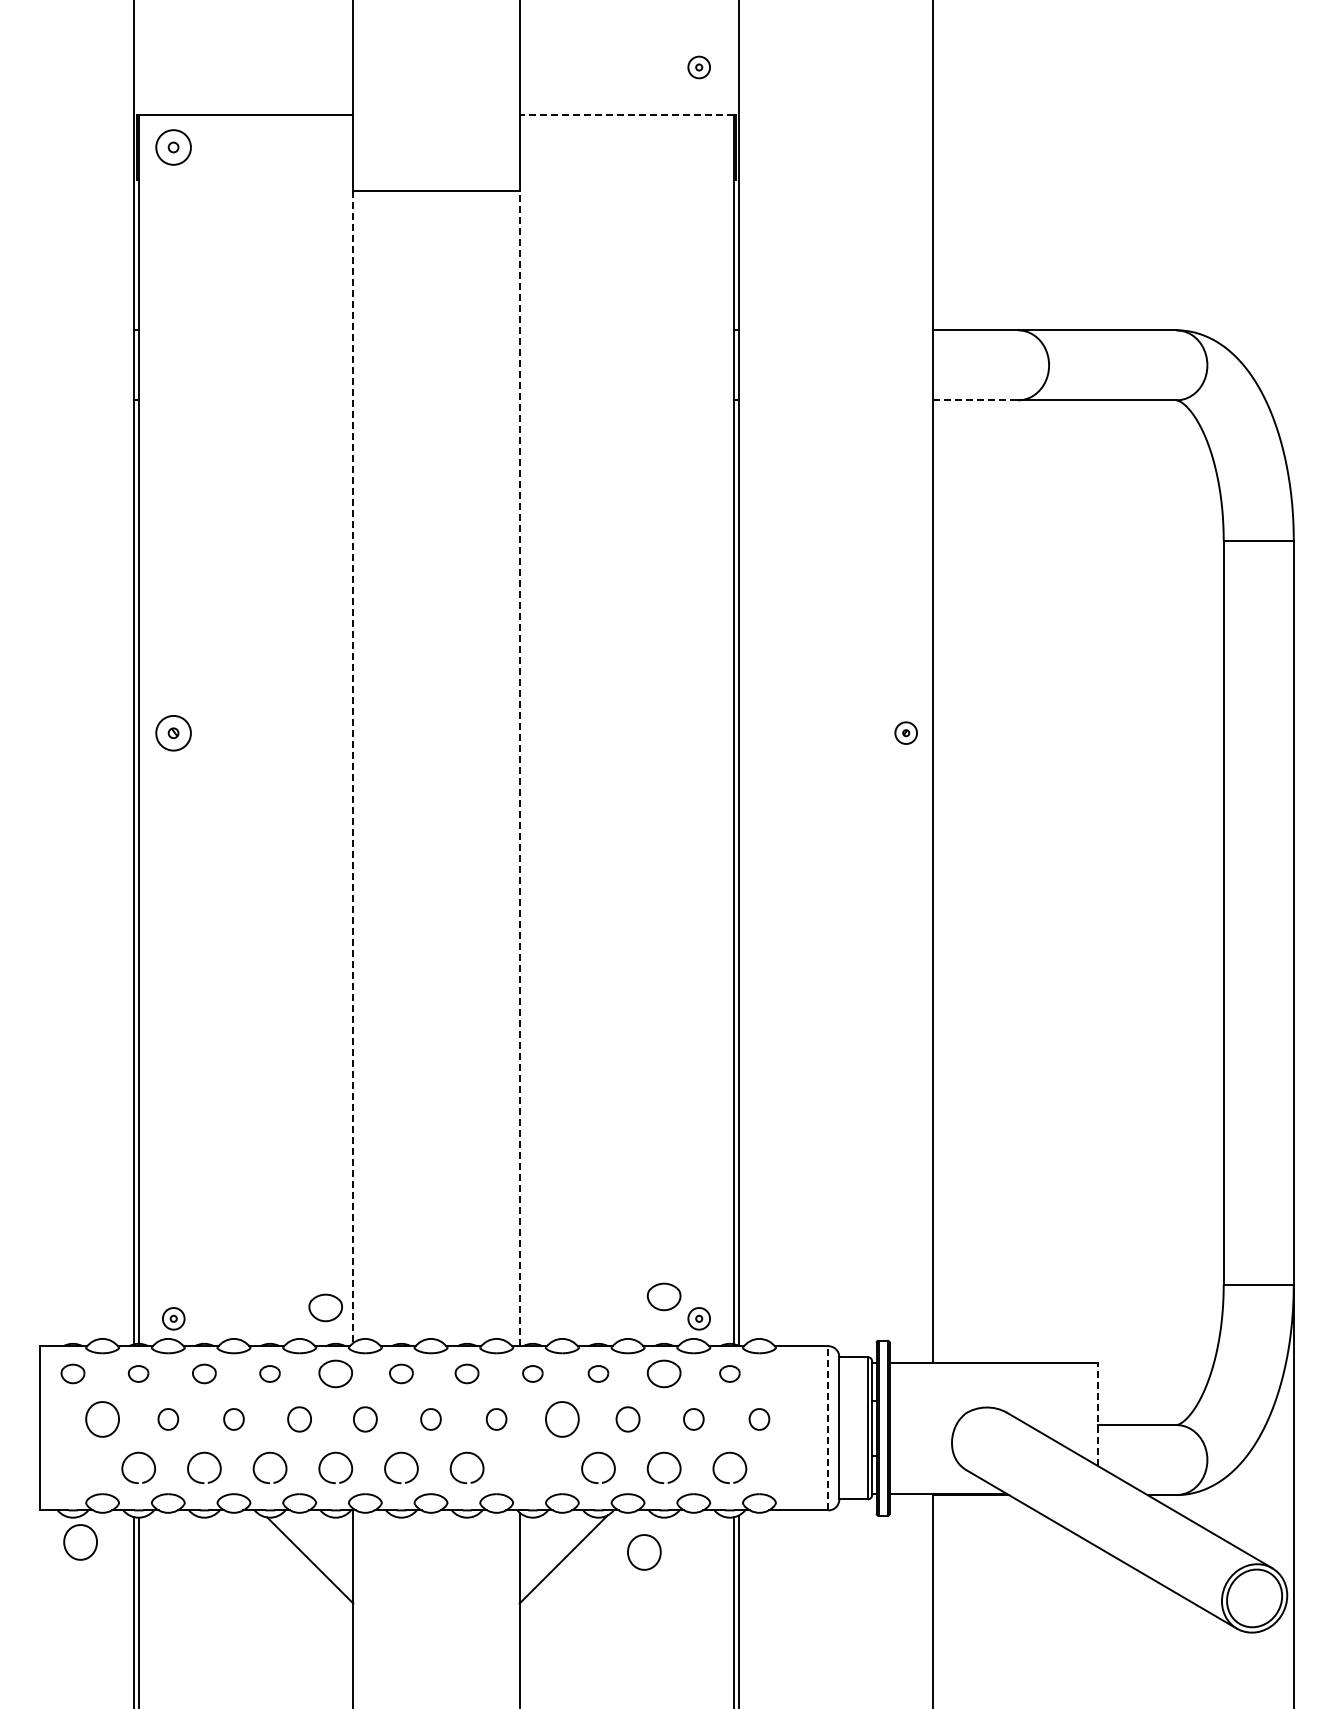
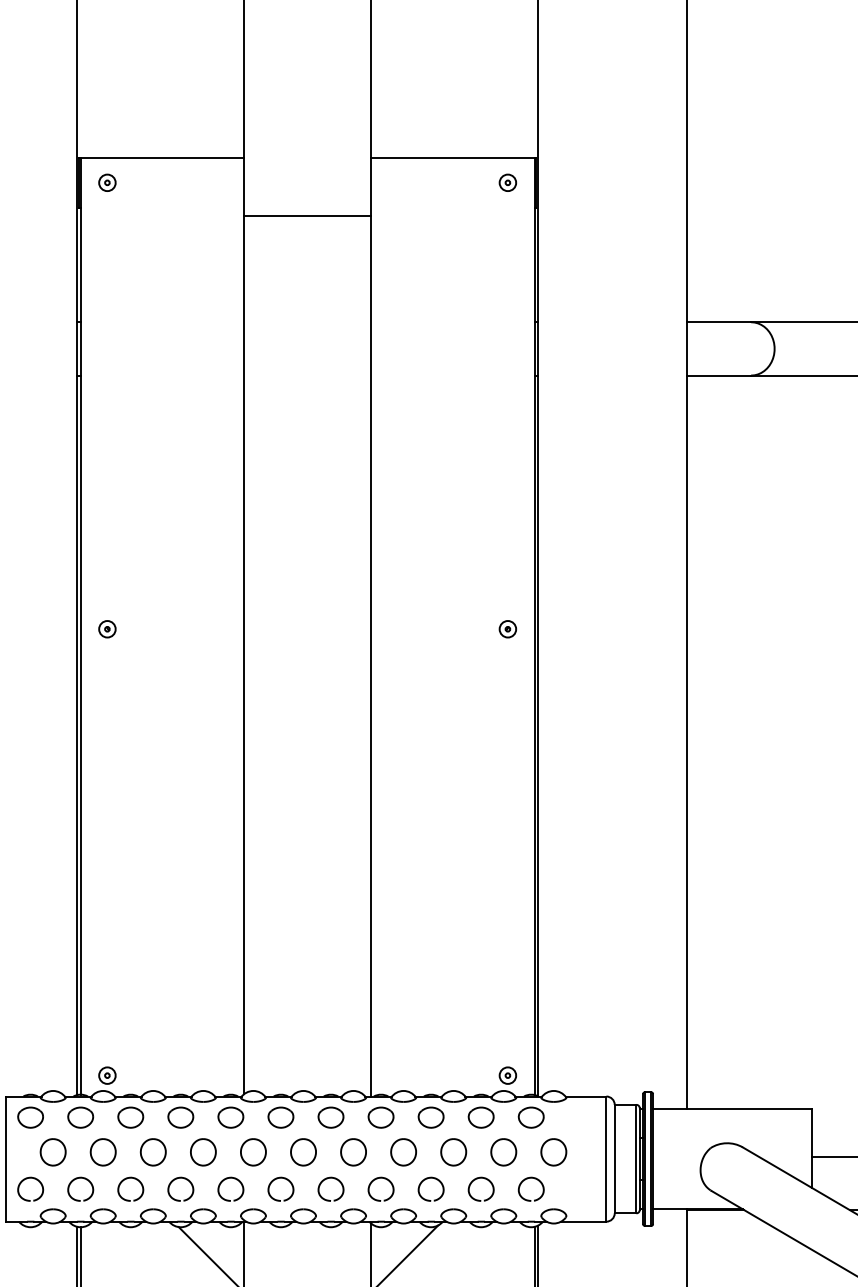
part: (698, 67) -> (507, 182), moved
line: (626, 114) -> (452, 157), dashed -> solid
part: (173, 147) -> (107, 182), size x0.62
line: (976, 400) -> (719, 375), dashed -> solid
part: (173, 732) -> (107, 628), size x0.62
part: (905, 732) -> (507, 628), moved
line: (353, 767) -> (244, 655), dashed -> solid
line: (519, 768) -> (370, 656), dashed -> solid
part: (663, 1296) -> (480, 1058), removed
part: (325, 1307) -> (223, 1067), removed
part: (72, 1373) -> (30, 1117), size x1.43
part: (138, 1373) -> (80, 1117), size x1.67
part: (204, 1373) -> (130, 1117), size x1.43
part: (269, 1373) -> (180, 1117), size x1.67
part: (401, 1373) -> (281, 1117), size x1.43
part: (466, 1373) -> (330, 1117), size x1.43
part: (532, 1373) -> (380, 1117), size x1.67
part: (598, 1373) -> (431, 1117), size x1.67
part: (729, 1373) -> (531, 1117), size x1.67
line: (1097, 1414) -> (811, 1148), dashed -> solid
part: (168, 1419) -> (103, 1152), size x1.67
part: (233, 1419) -> (152, 1152), size x1.67
part: (299, 1419) -> (203, 1152), size x1.43
part: (365, 1419) -> (253, 1152), size x1.43
part: (430, 1419) -> (303, 1152), size x1.67
part: (496, 1419) -> (353, 1152), size x1.67
part: (627, 1419) -> (453, 1152), size x1.43
part: (693, 1419) -> (503, 1152), size x1.67
part: (759, 1419) -> (553, 1152), size x1.67
line: (828, 1427) -> (606, 1158), dashed -> solid
curve: (69, 1454) -> (27, 1179), added
curve: (526, 1455) -> (376, 1179), added
part: (80, 1542) -> (36, 1246), removed
part: (644, 1552) -> (466, 1253), removed

